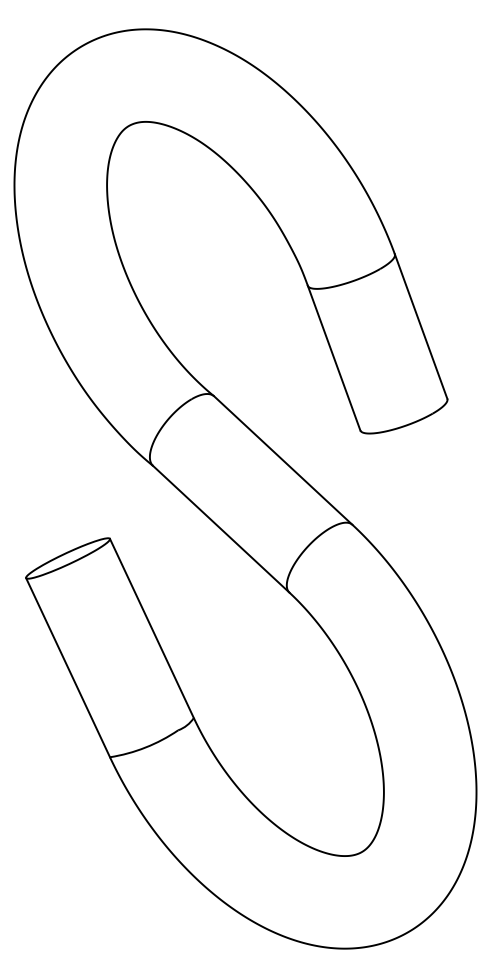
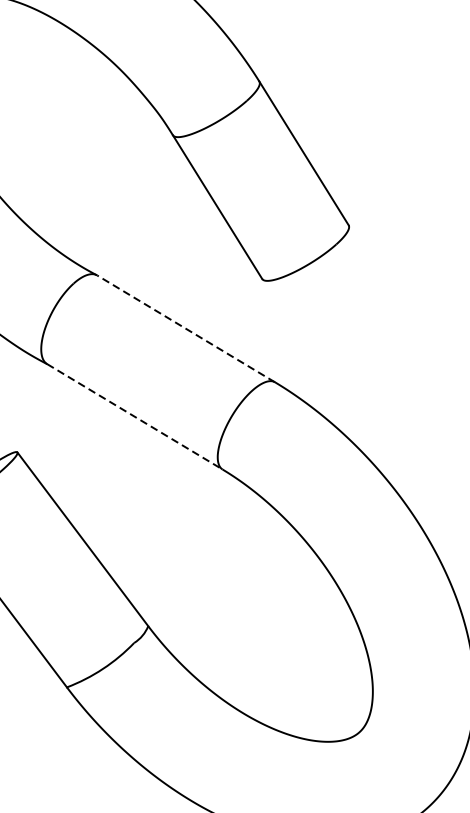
line: (282, 460) -> (185, 328), solid -> dashed
line: (221, 529) -> (135, 417), solid -> dashed

